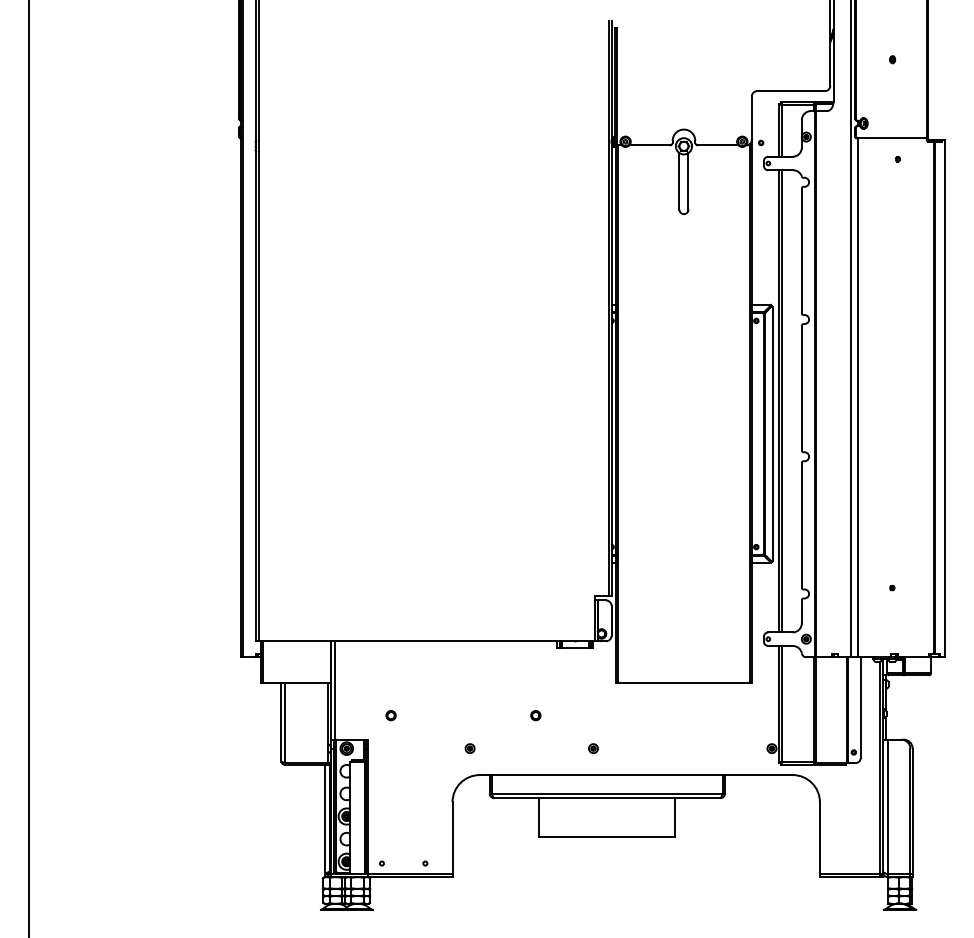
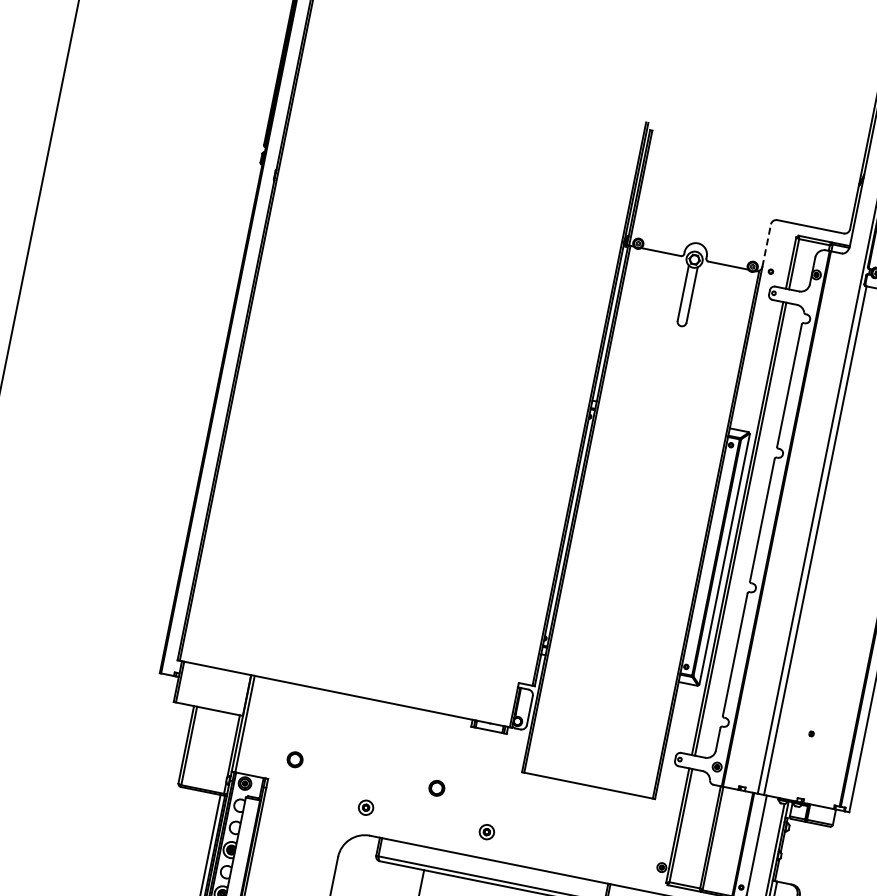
line: (751, 118) -> (766, 245), solid -> dashed
part: (390, 715) -> (294, 759), size x1.6
part: (535, 715) -> (436, 788), size x1.6
part: (469, 748) -> (365, 807), size x1.6
part: (593, 748) -> (486, 832), size x1.6

